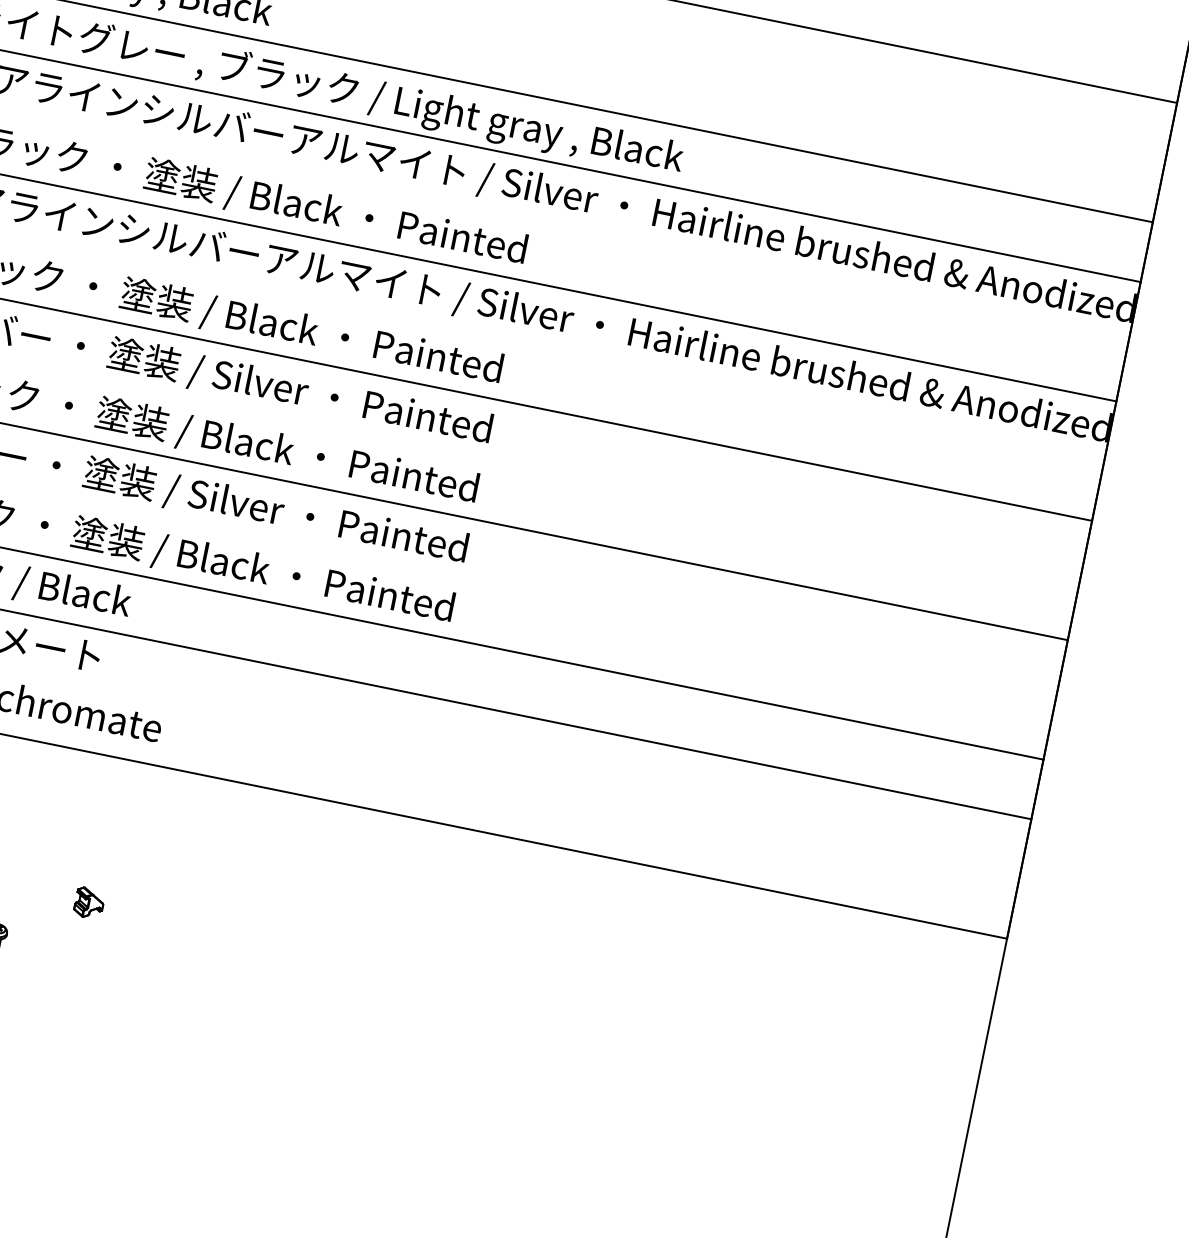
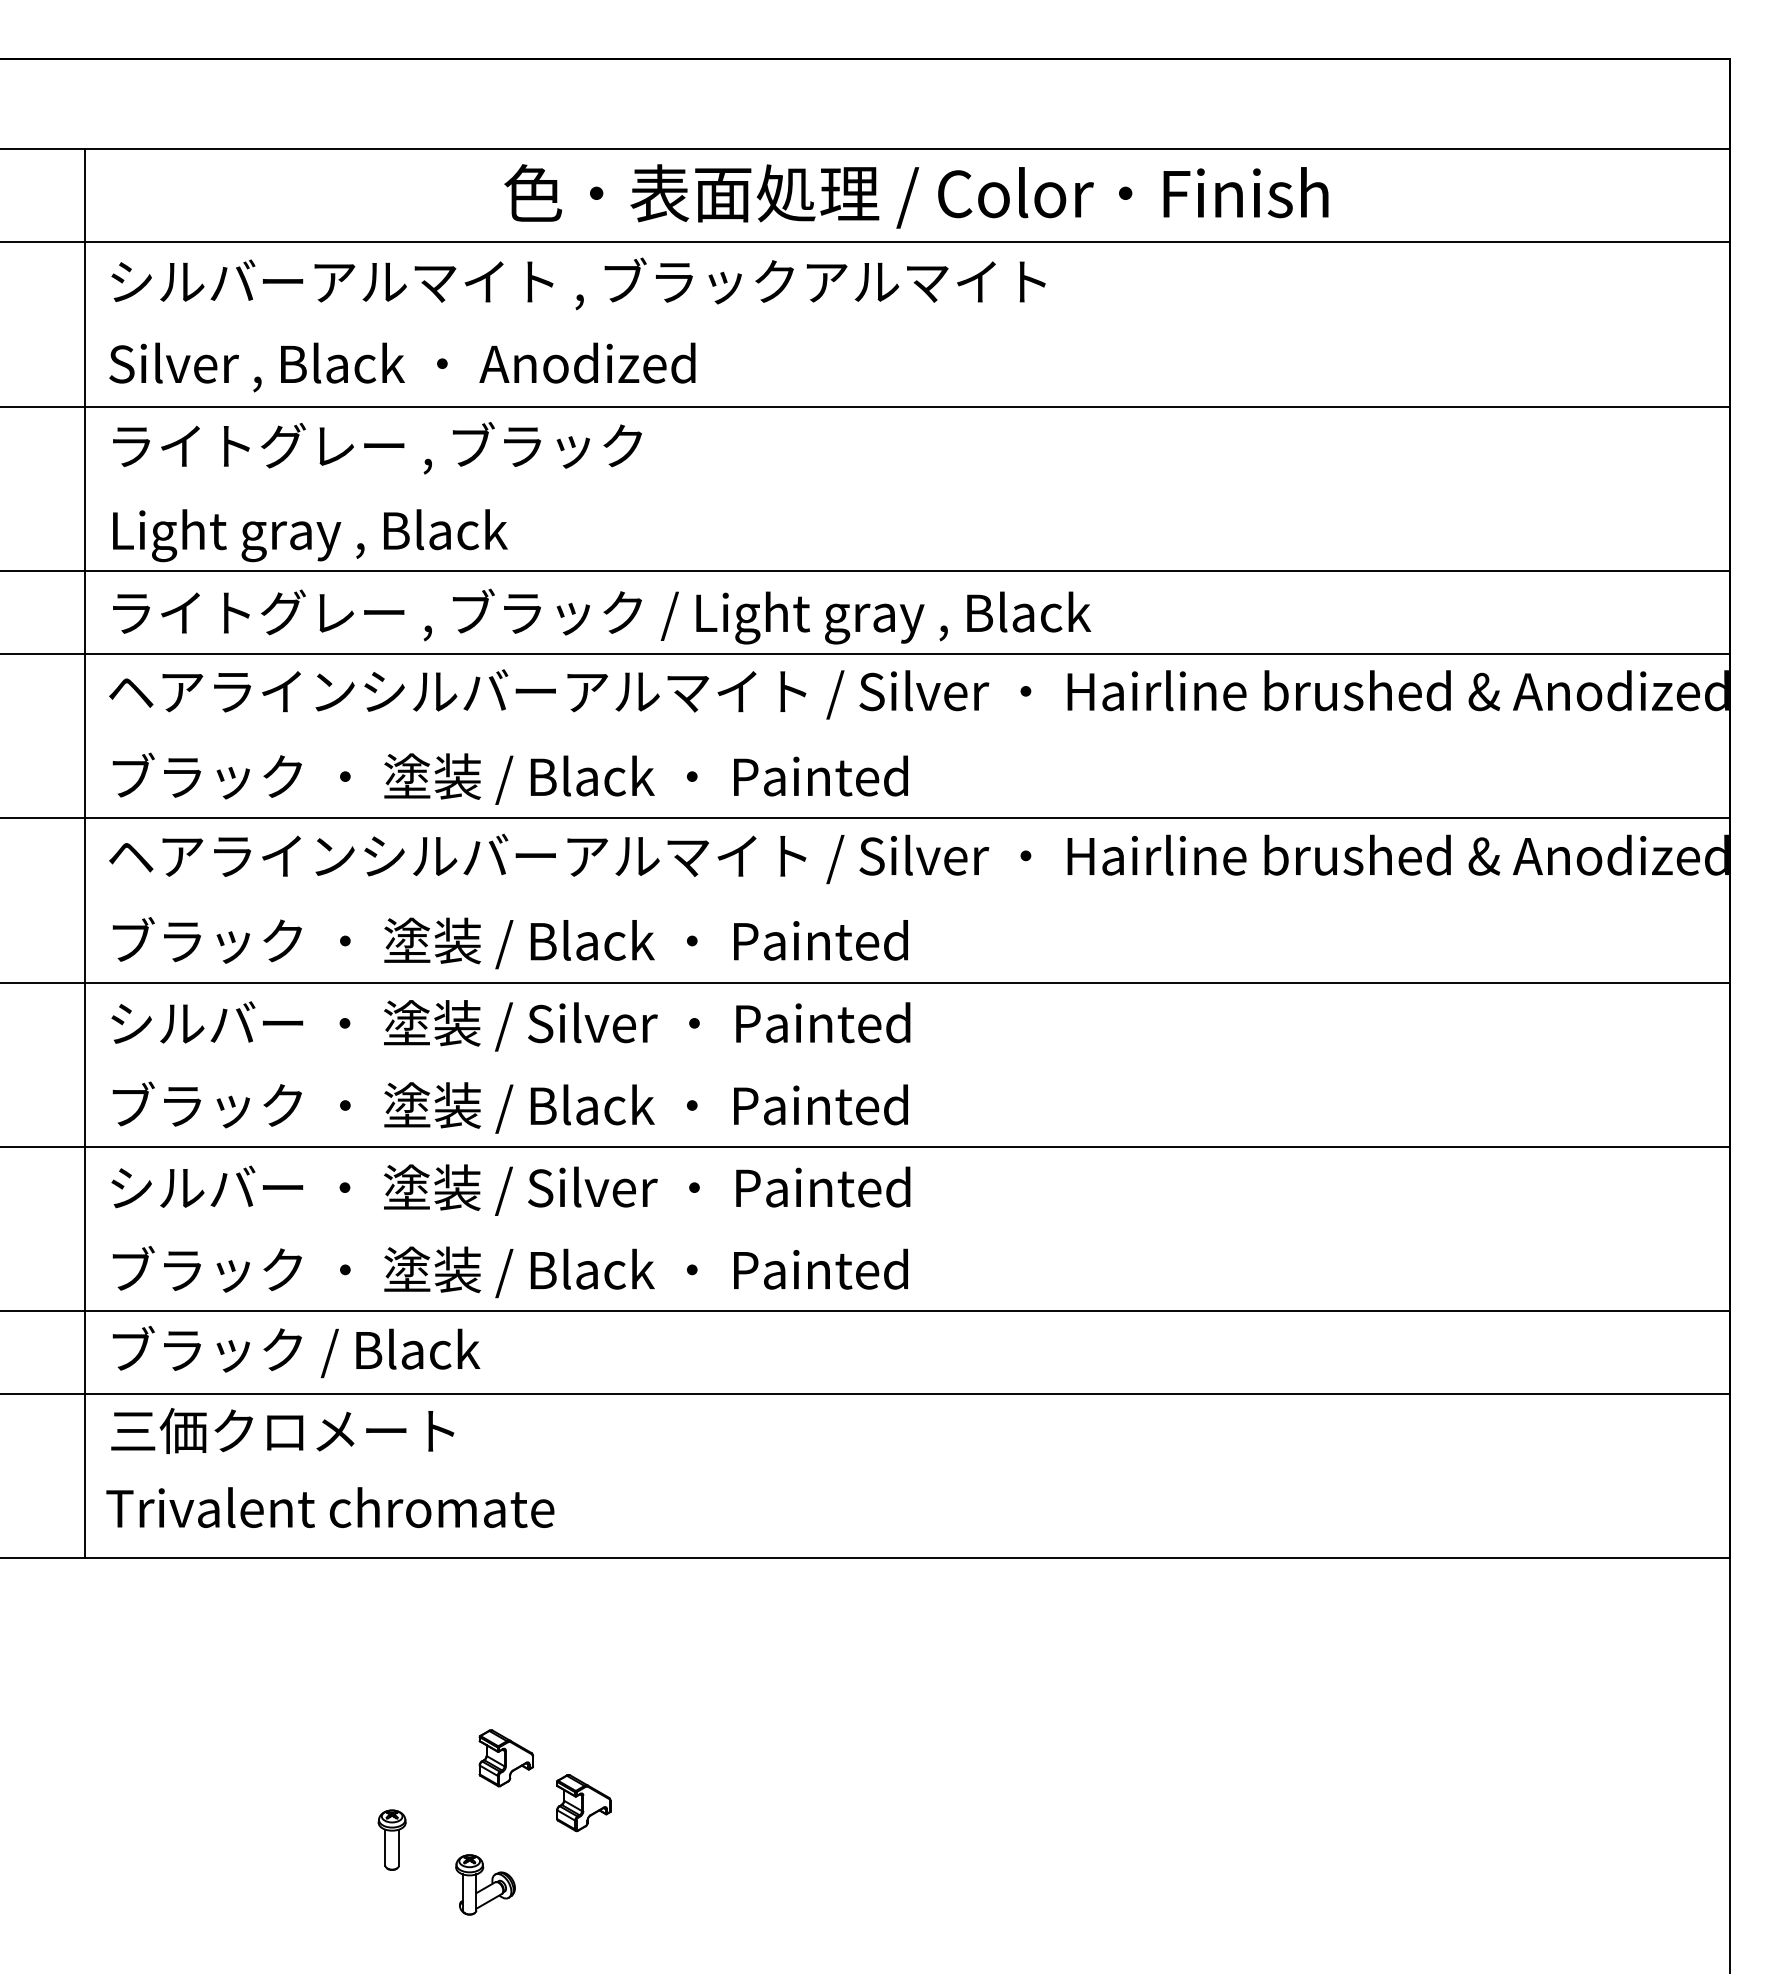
part: (88, 903) -> (505, 1758), size x1.43
part: (138, 947) -> (583, 1803), added
part: (55, 991) -> (485, 1884), added

